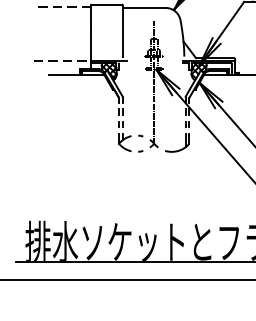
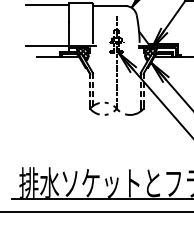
line: (62, 7) -> (47, 5), dashed -> solid
line: (62, 61) -> (47, 46), dashed -> solid

